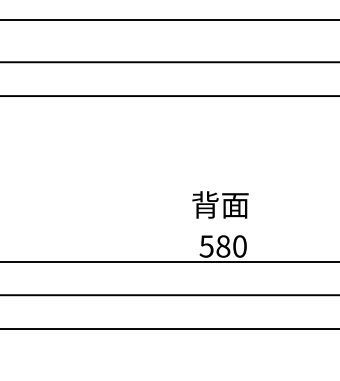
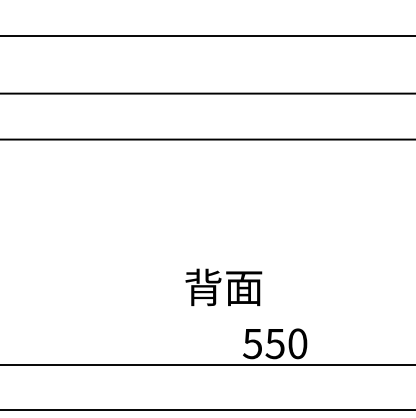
text: (220, 204) -> (223, 286), moved
text: (223, 246) -> (275, 343), 580 -> 550

